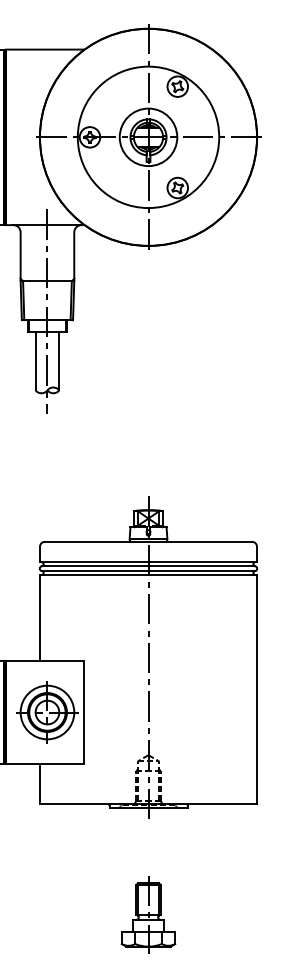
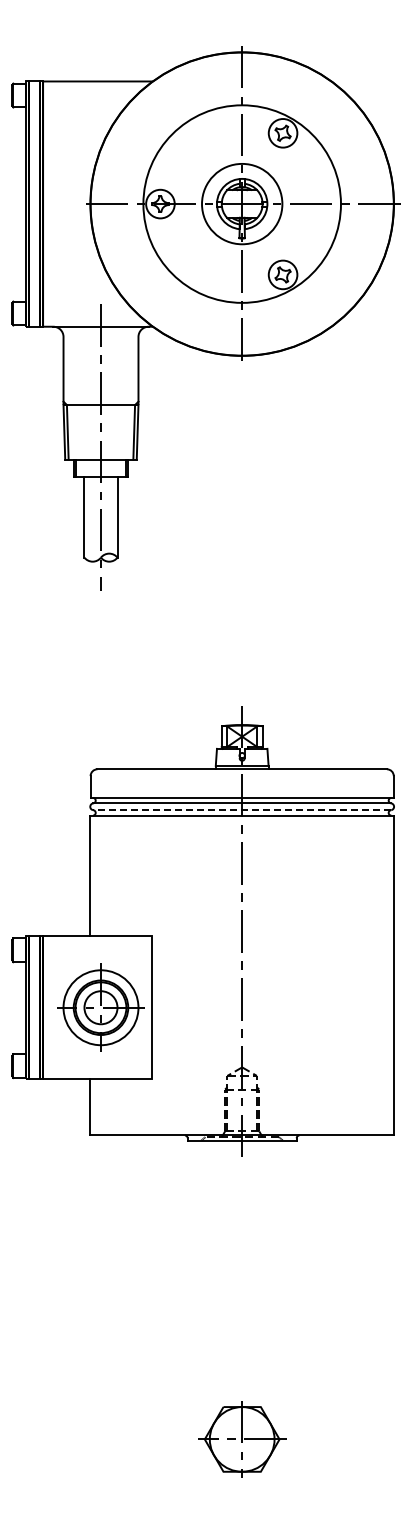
line: (148, 571) -> (241, 810), solid -> dashed
part: (148, 914) -> (241, 1290), removed

